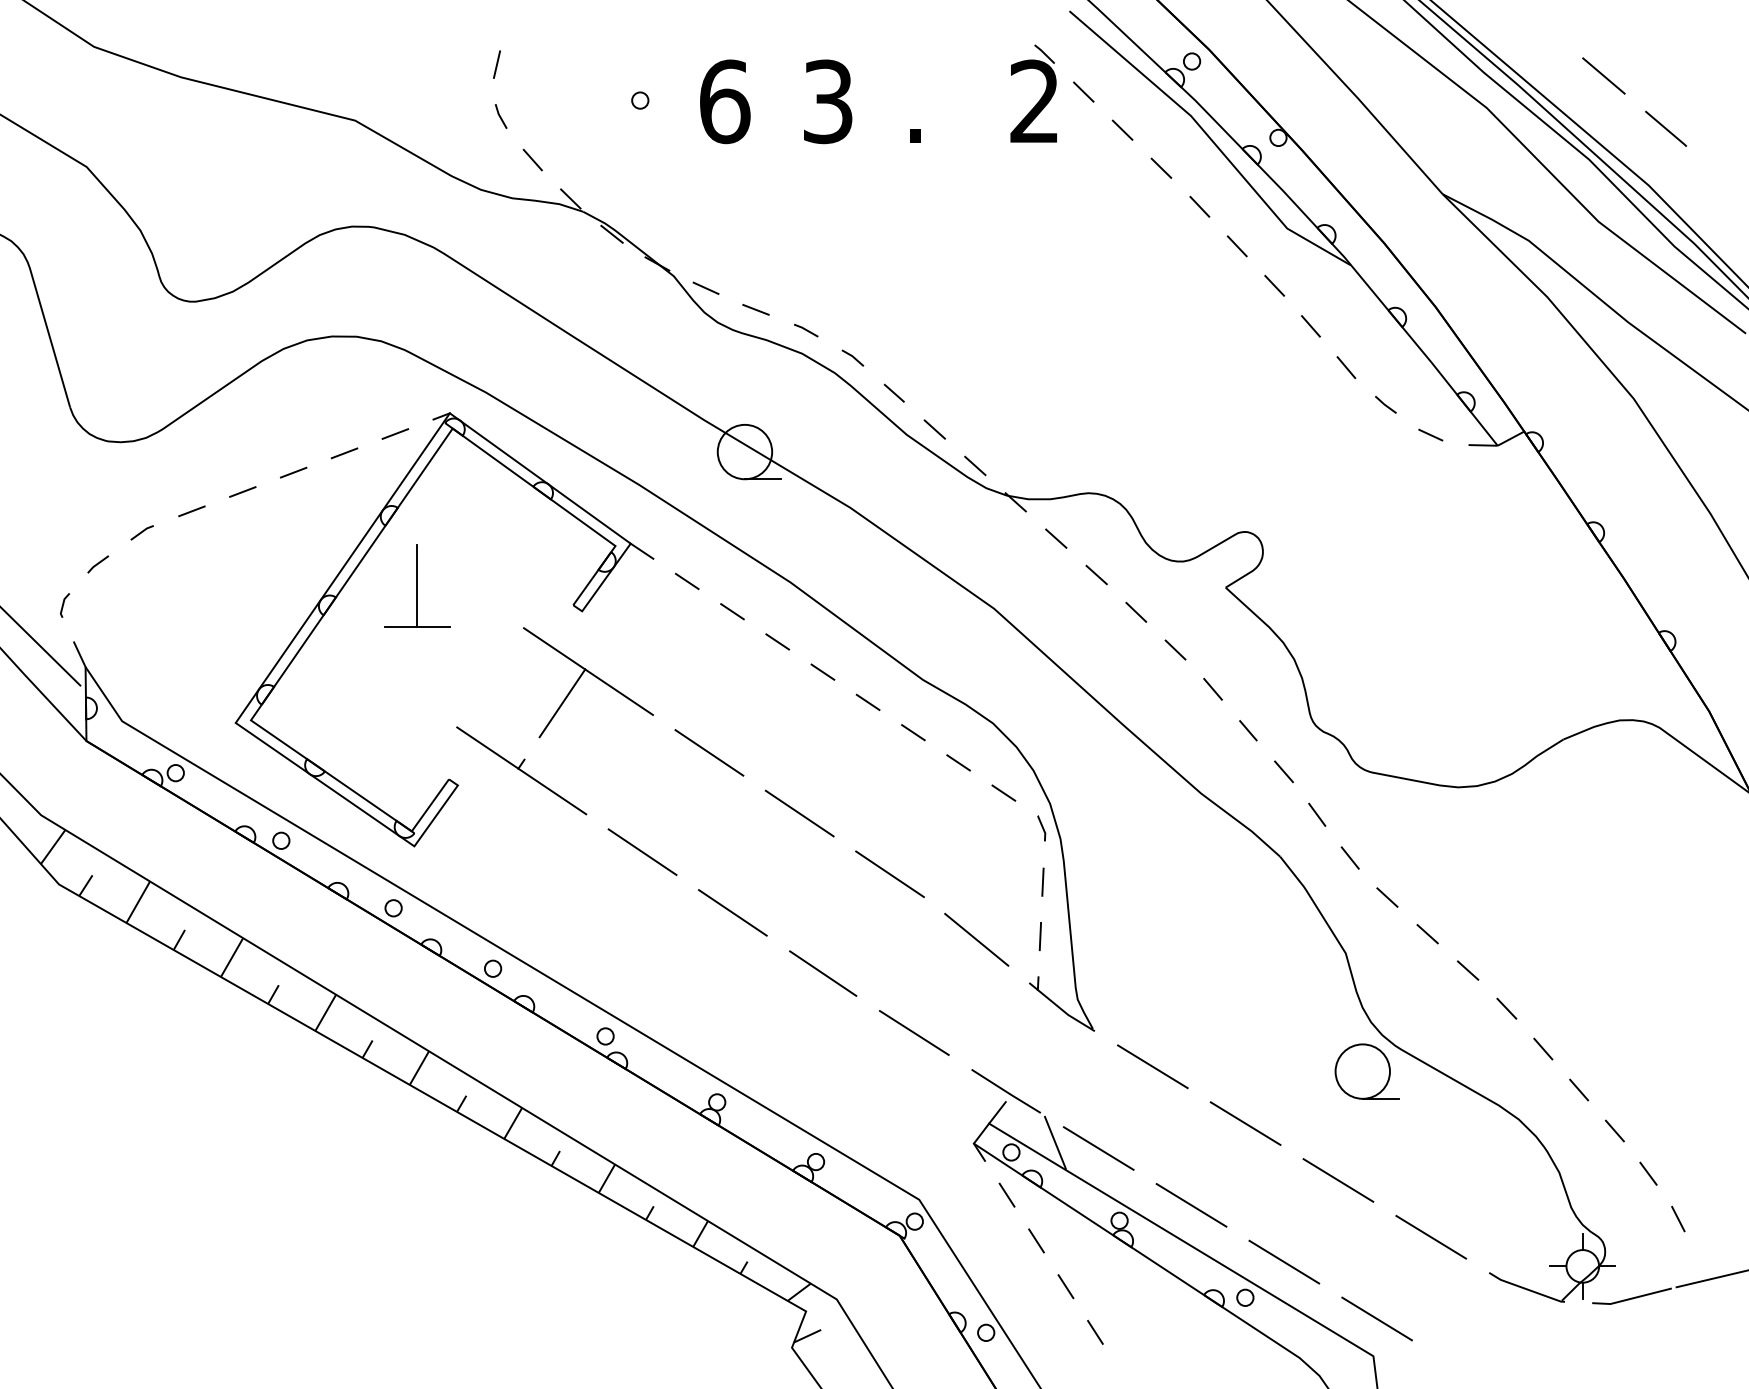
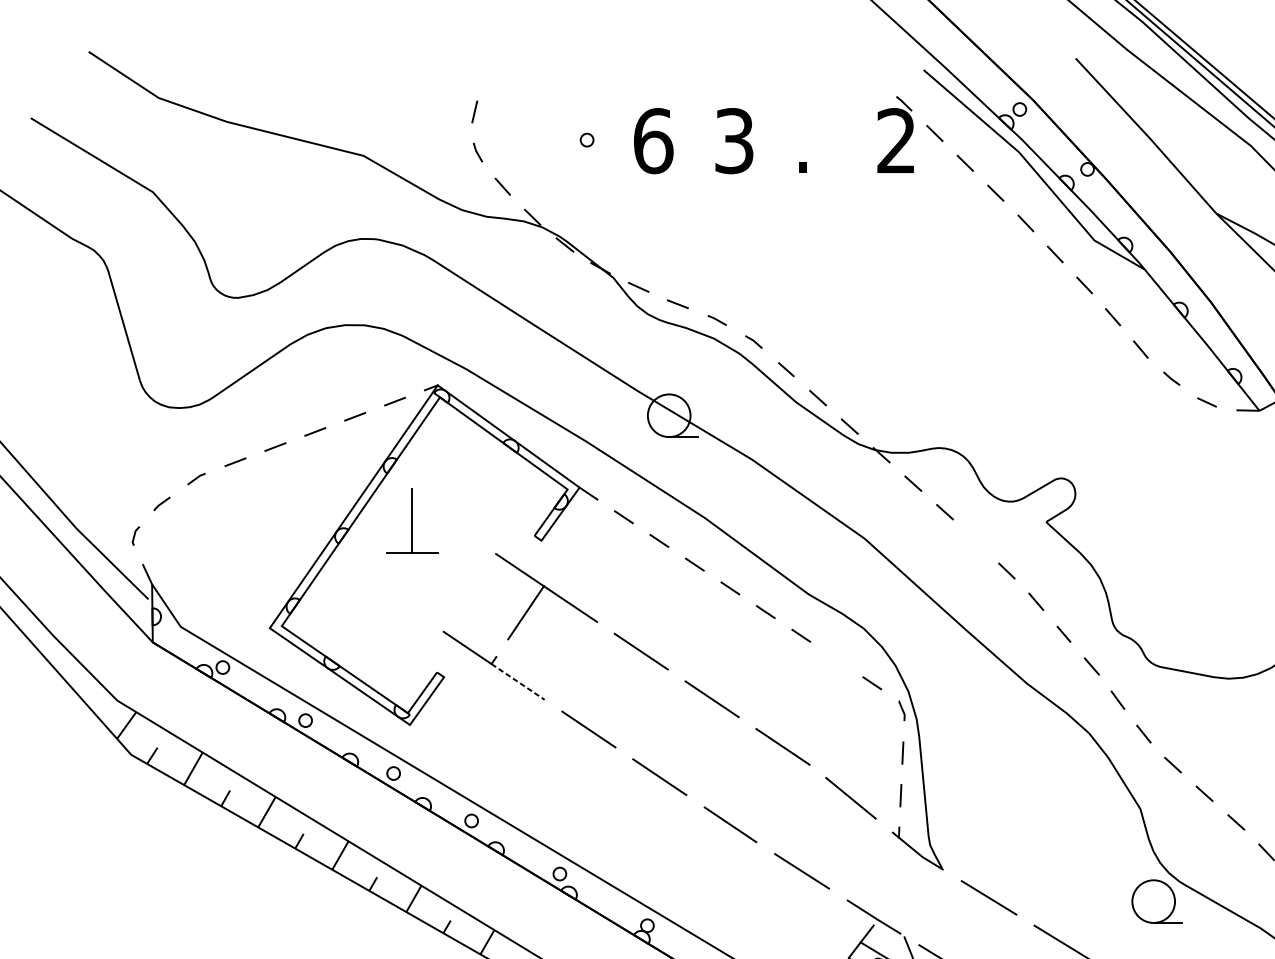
line: (1136, 611) -> (976, 540), removed
line: (958, 762) -> (836, 659), removed
line: (552, 791) -> (518, 681), solid -> dashed

